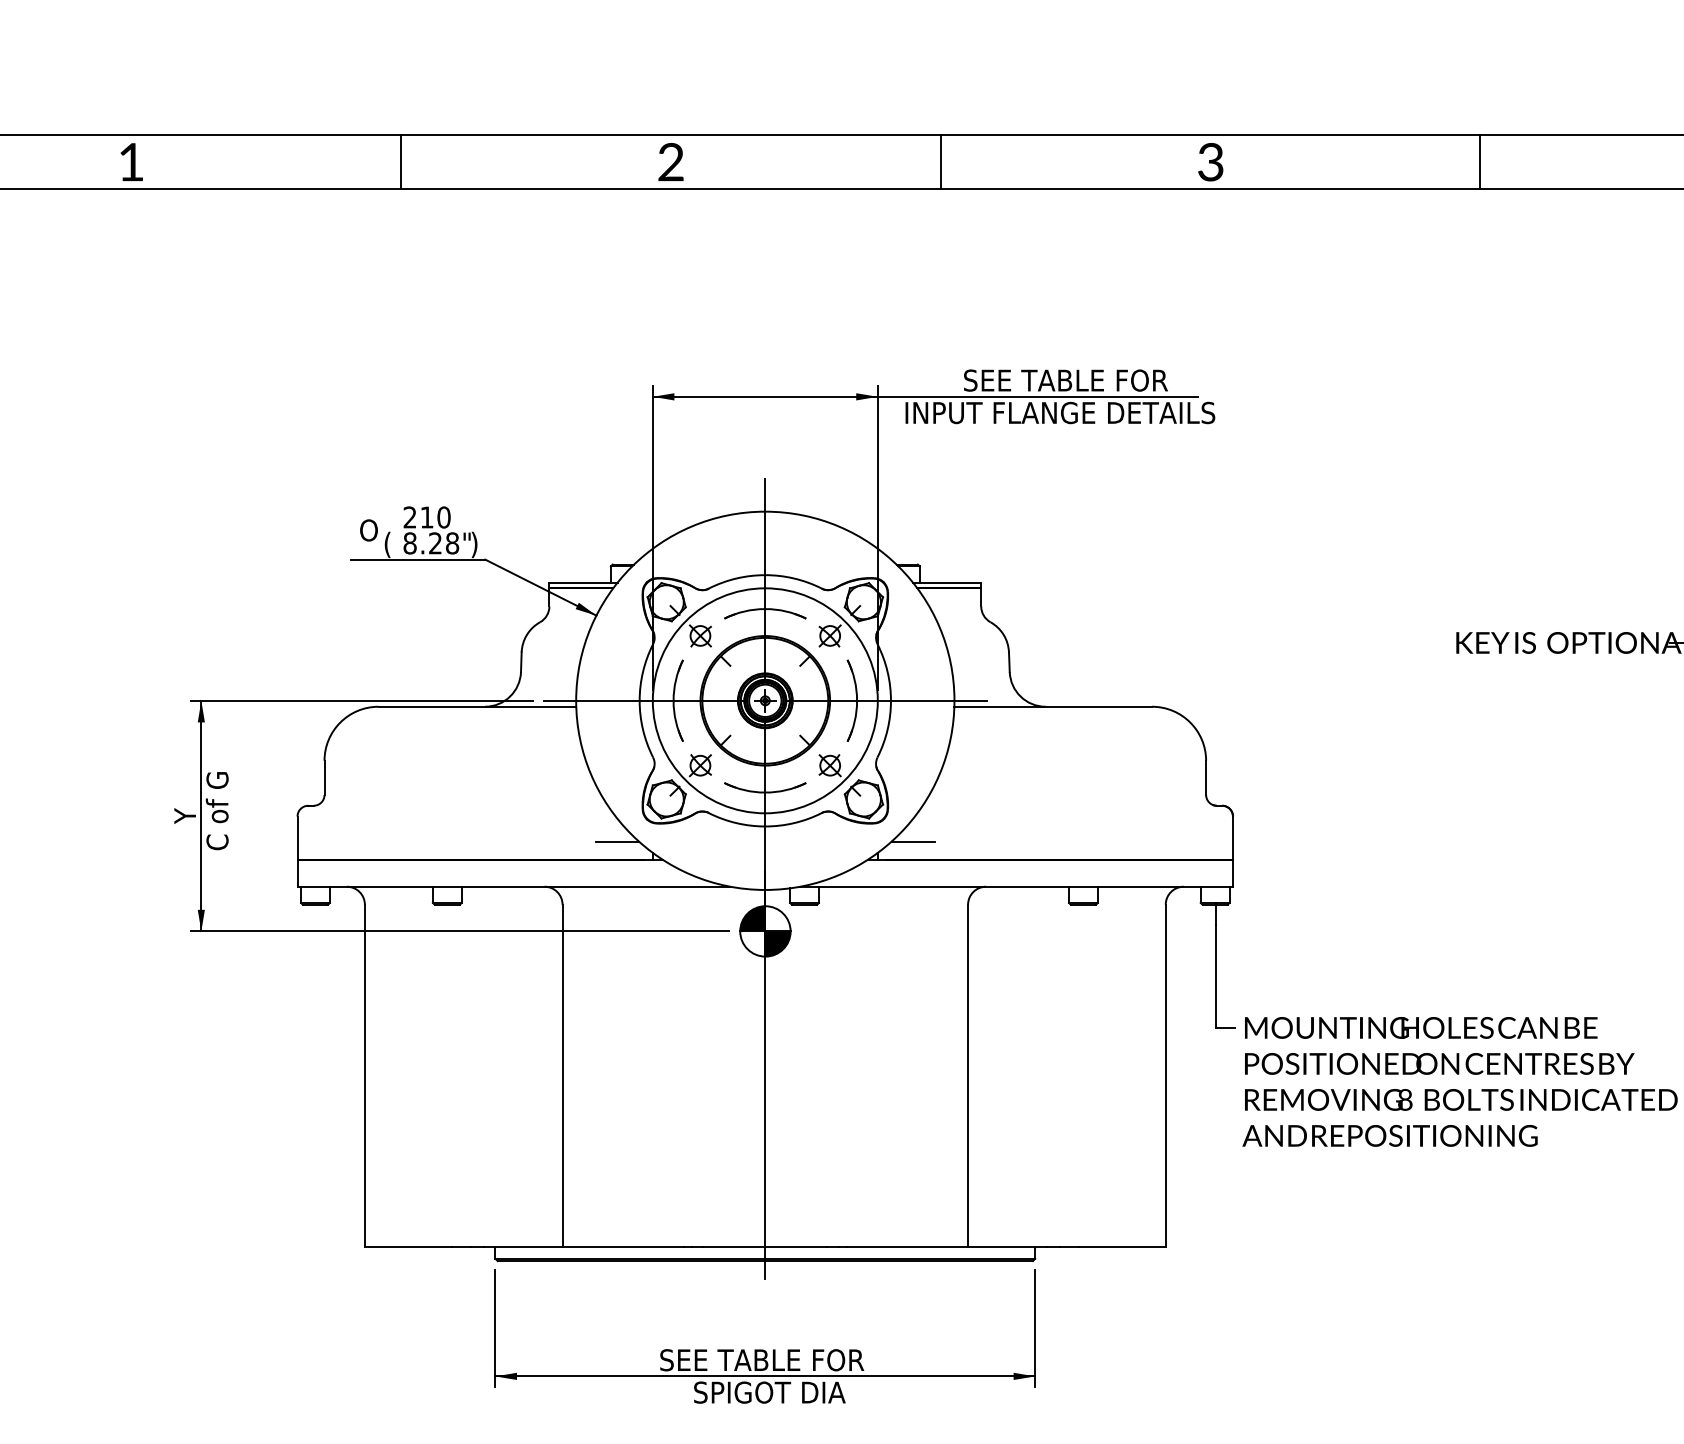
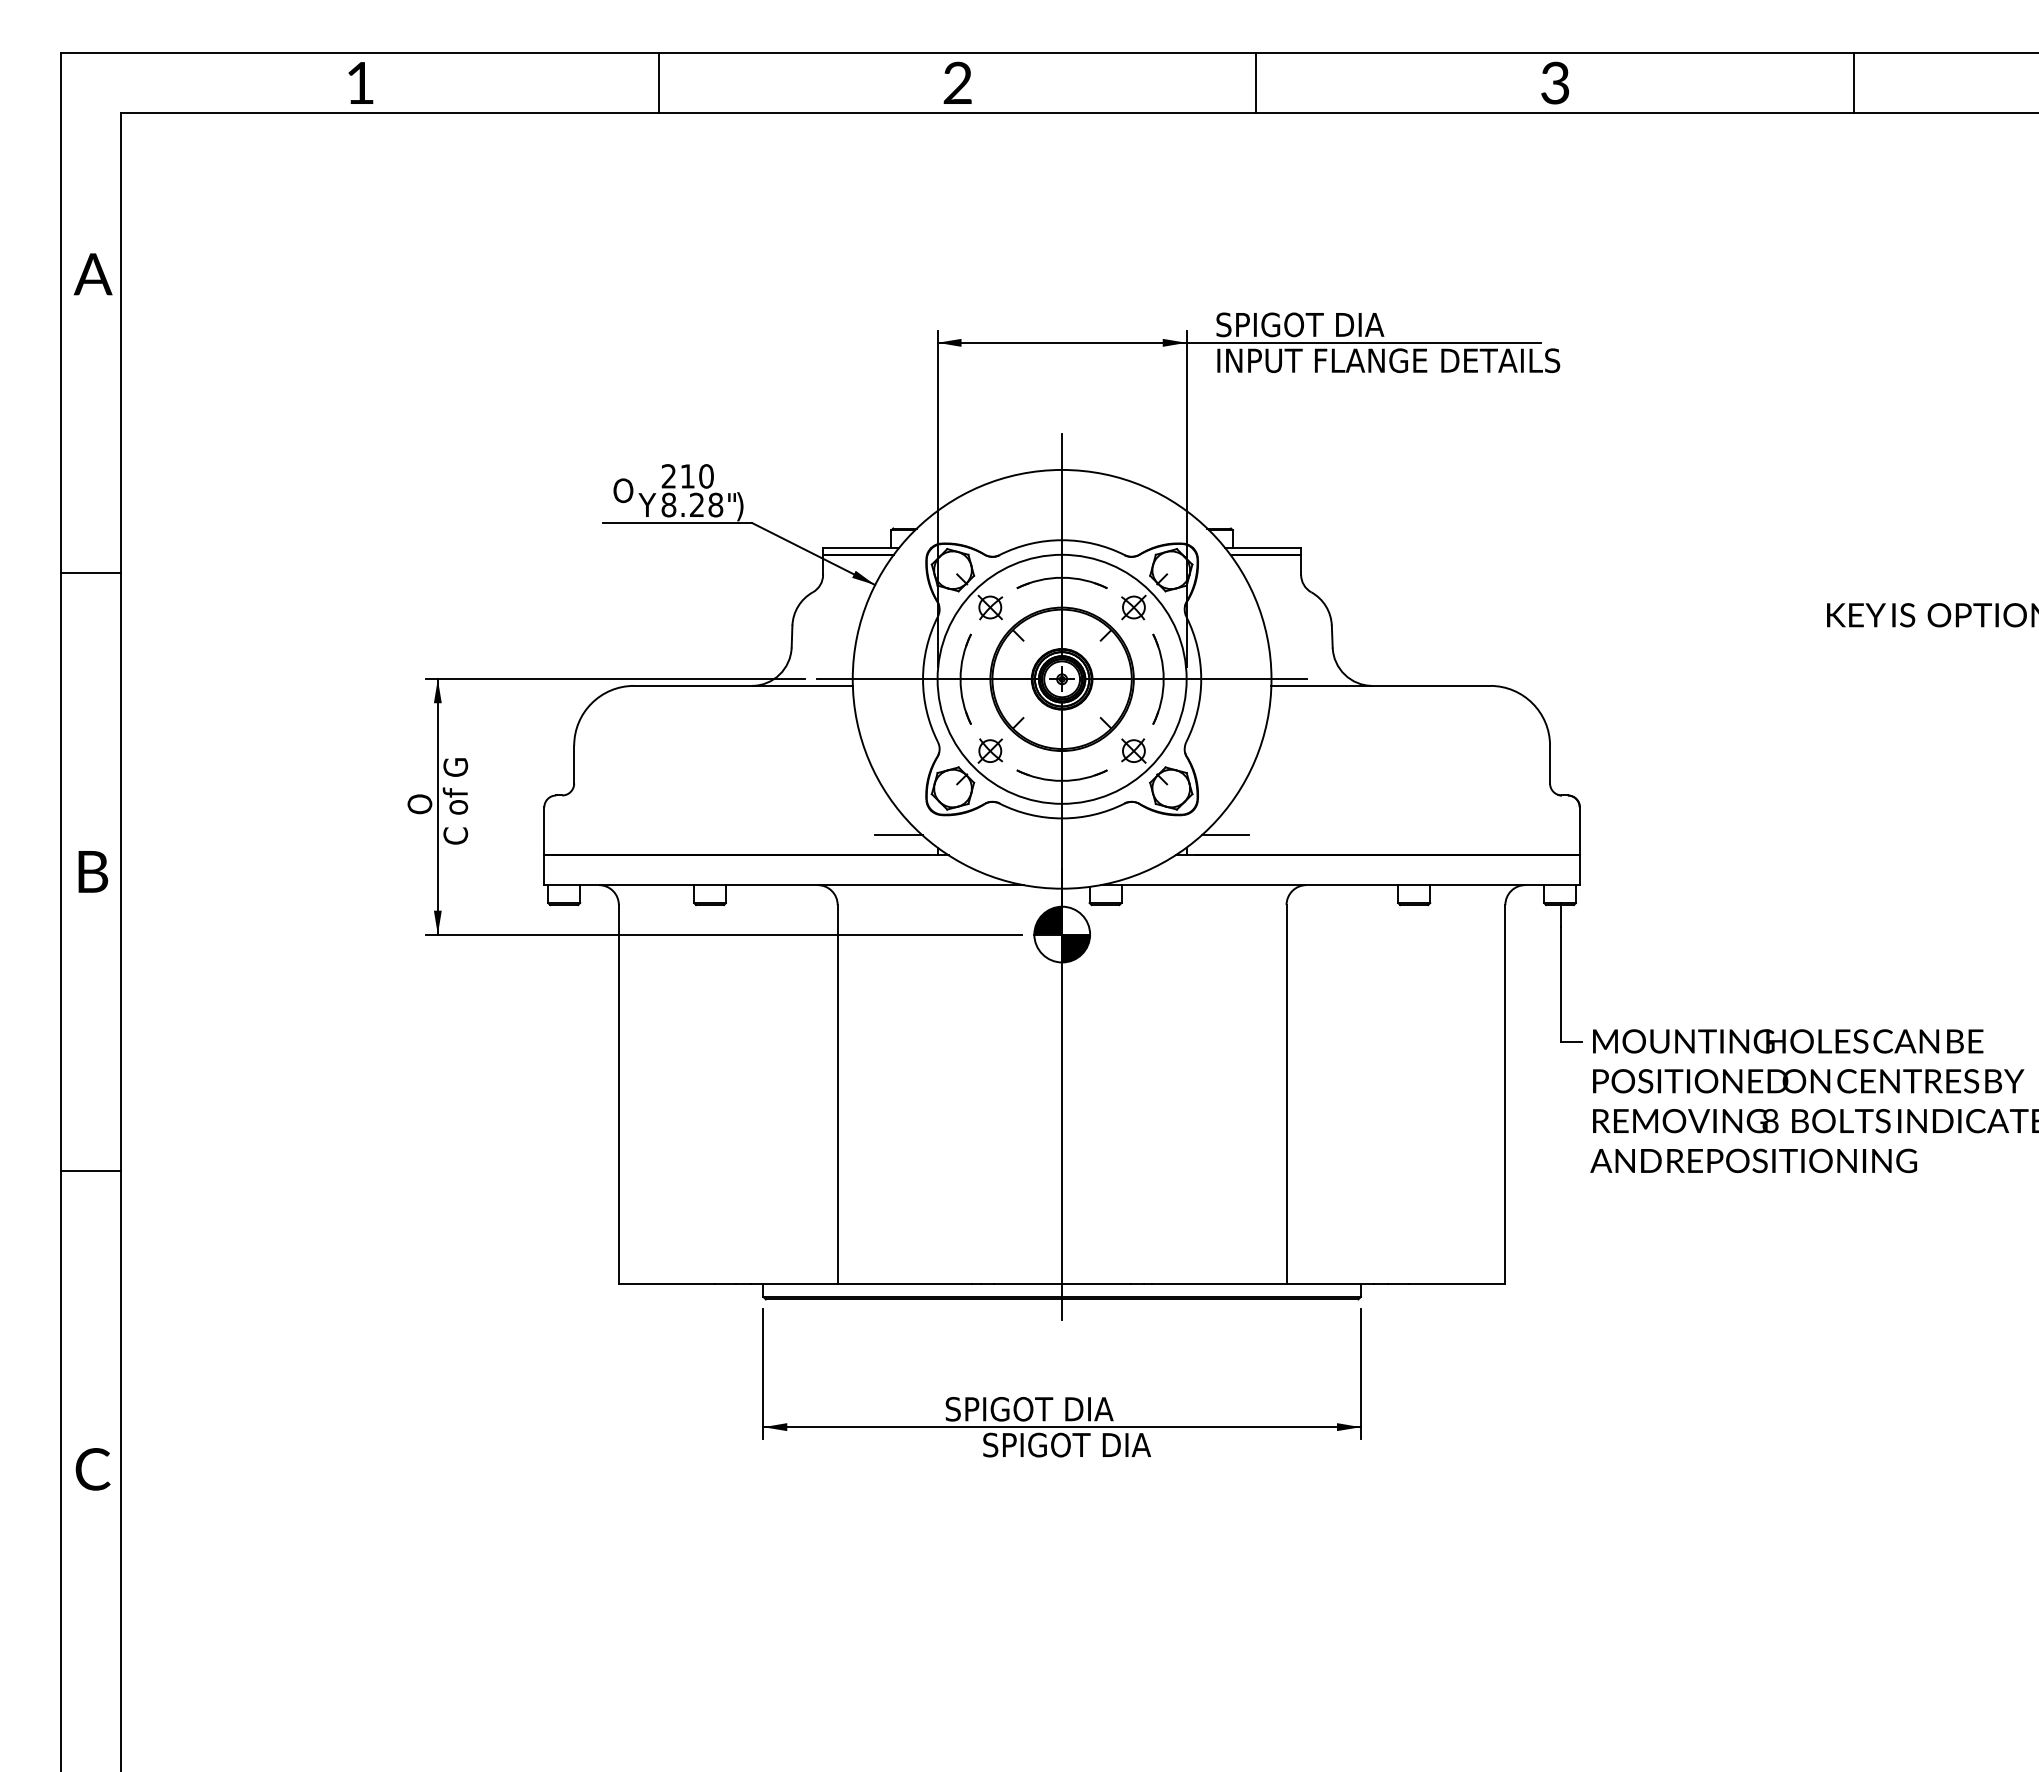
text: (1035, 380) -> (1361, 324), SEE TABLE FOR -> SPIGOT DIA
text: (390, 544) -> (647, 506), ( -> Y
text: (184, 813) -> (419, 804), Y -> O
text: (771, 1359) -> (1069, 1408), SEE TABLE FOR -> SPIGOT DIA

